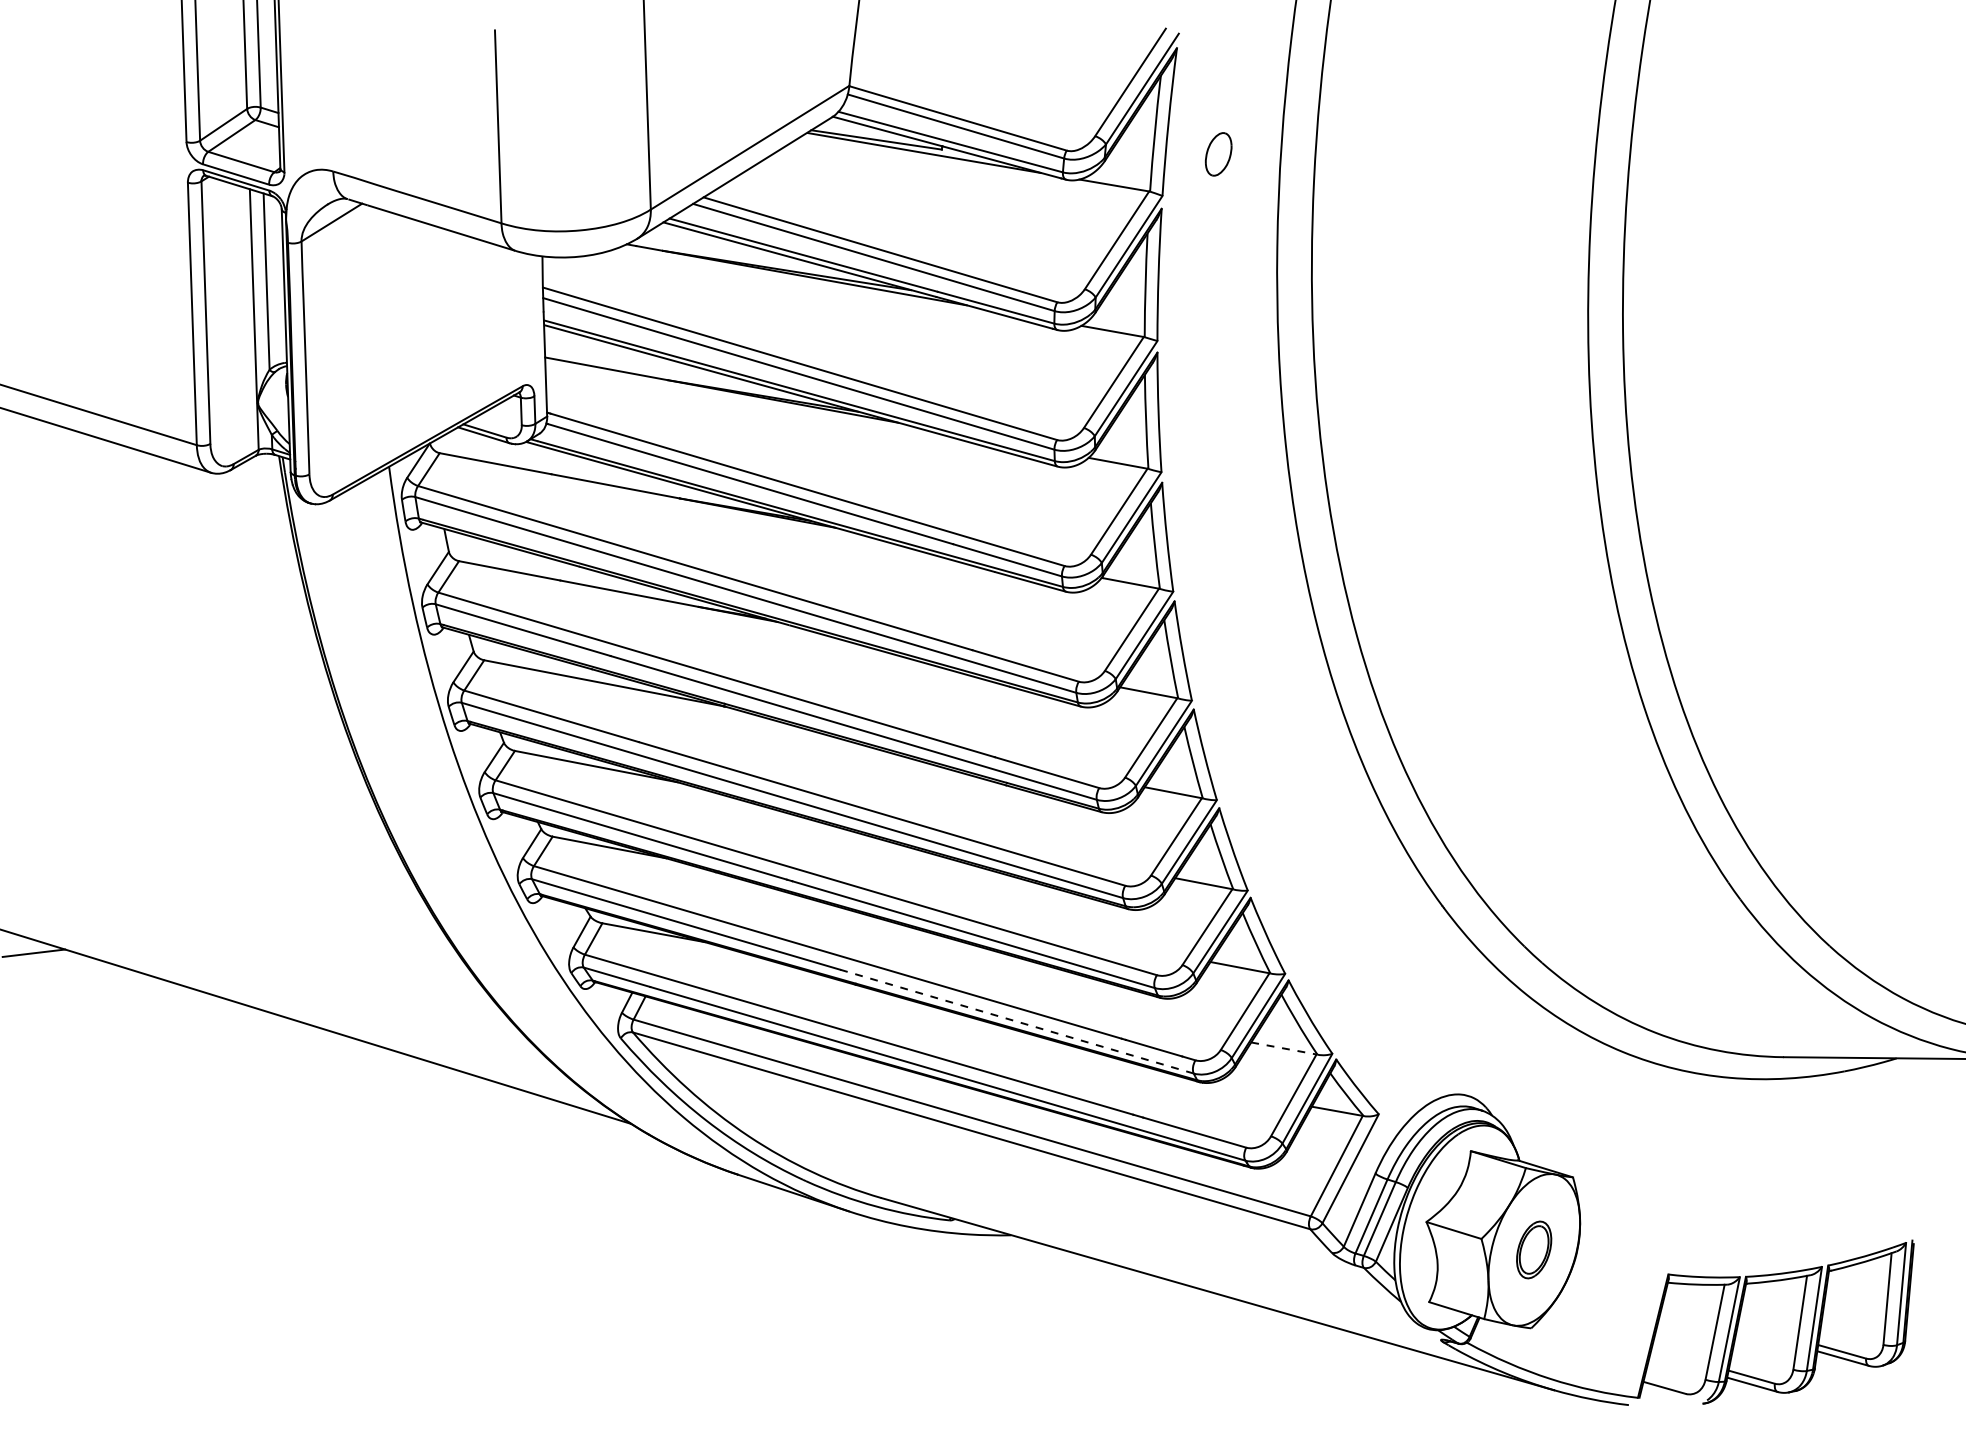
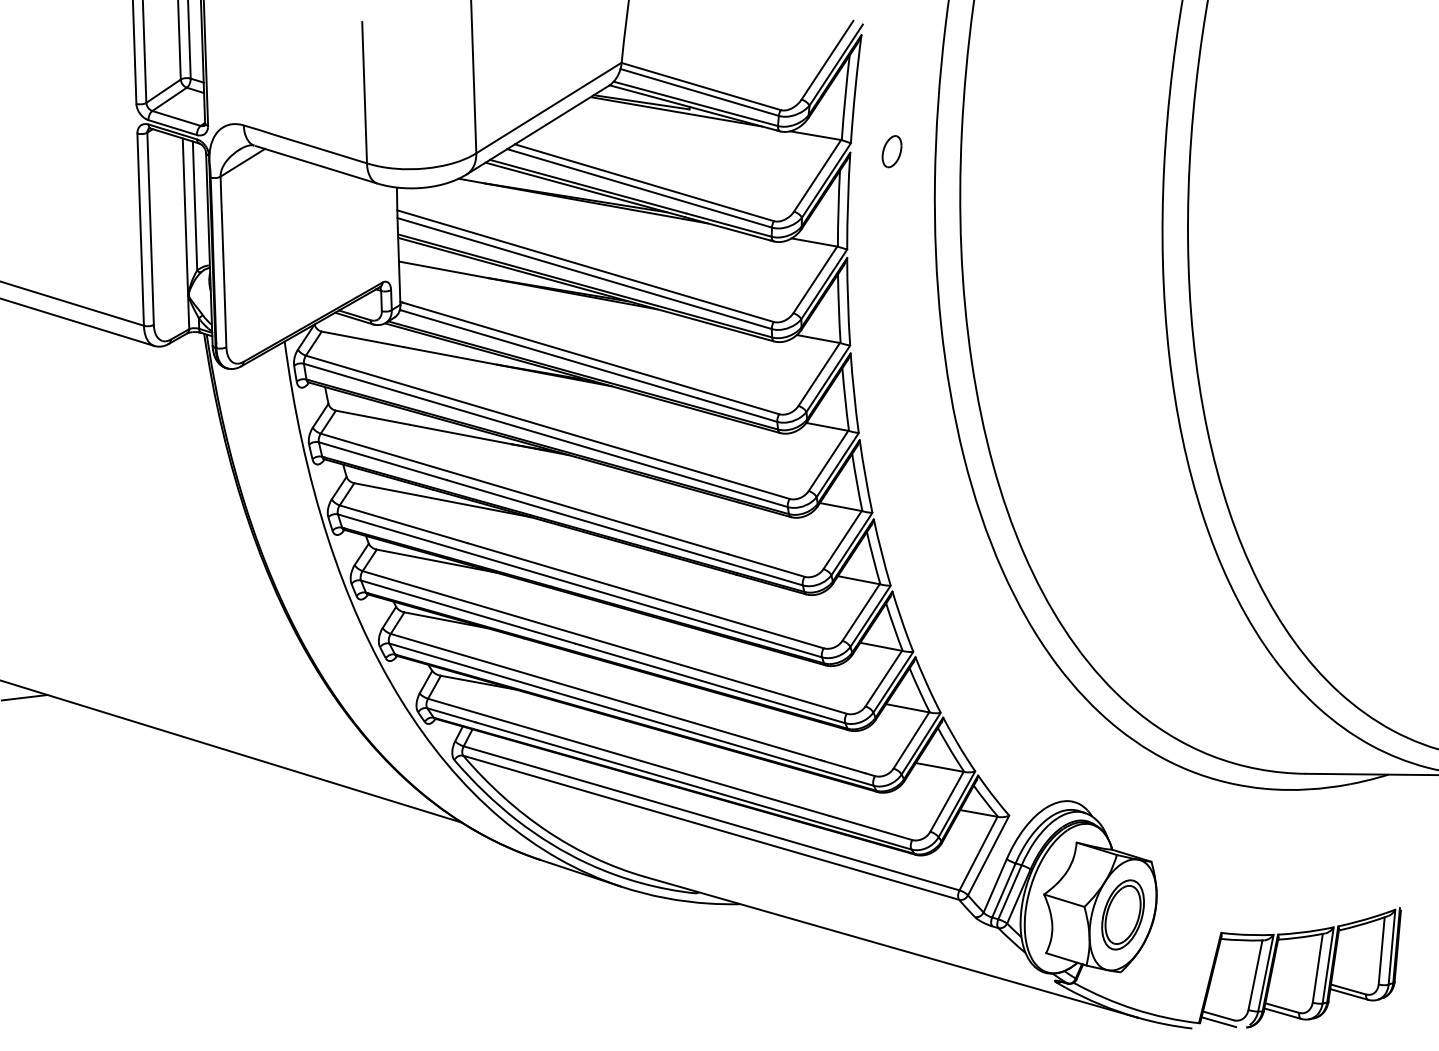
part: (1218, 154) -> (891, 151), moved
line: (1016, 1021) -> (744, 747), dashed -> solid
line: (1284, 1048) -> (940, 767), dashed -> solid
part: (1533, 1249) -> (1122, 914), size x1.67
line: (1664, 1396) -> (1218, 1022), added

